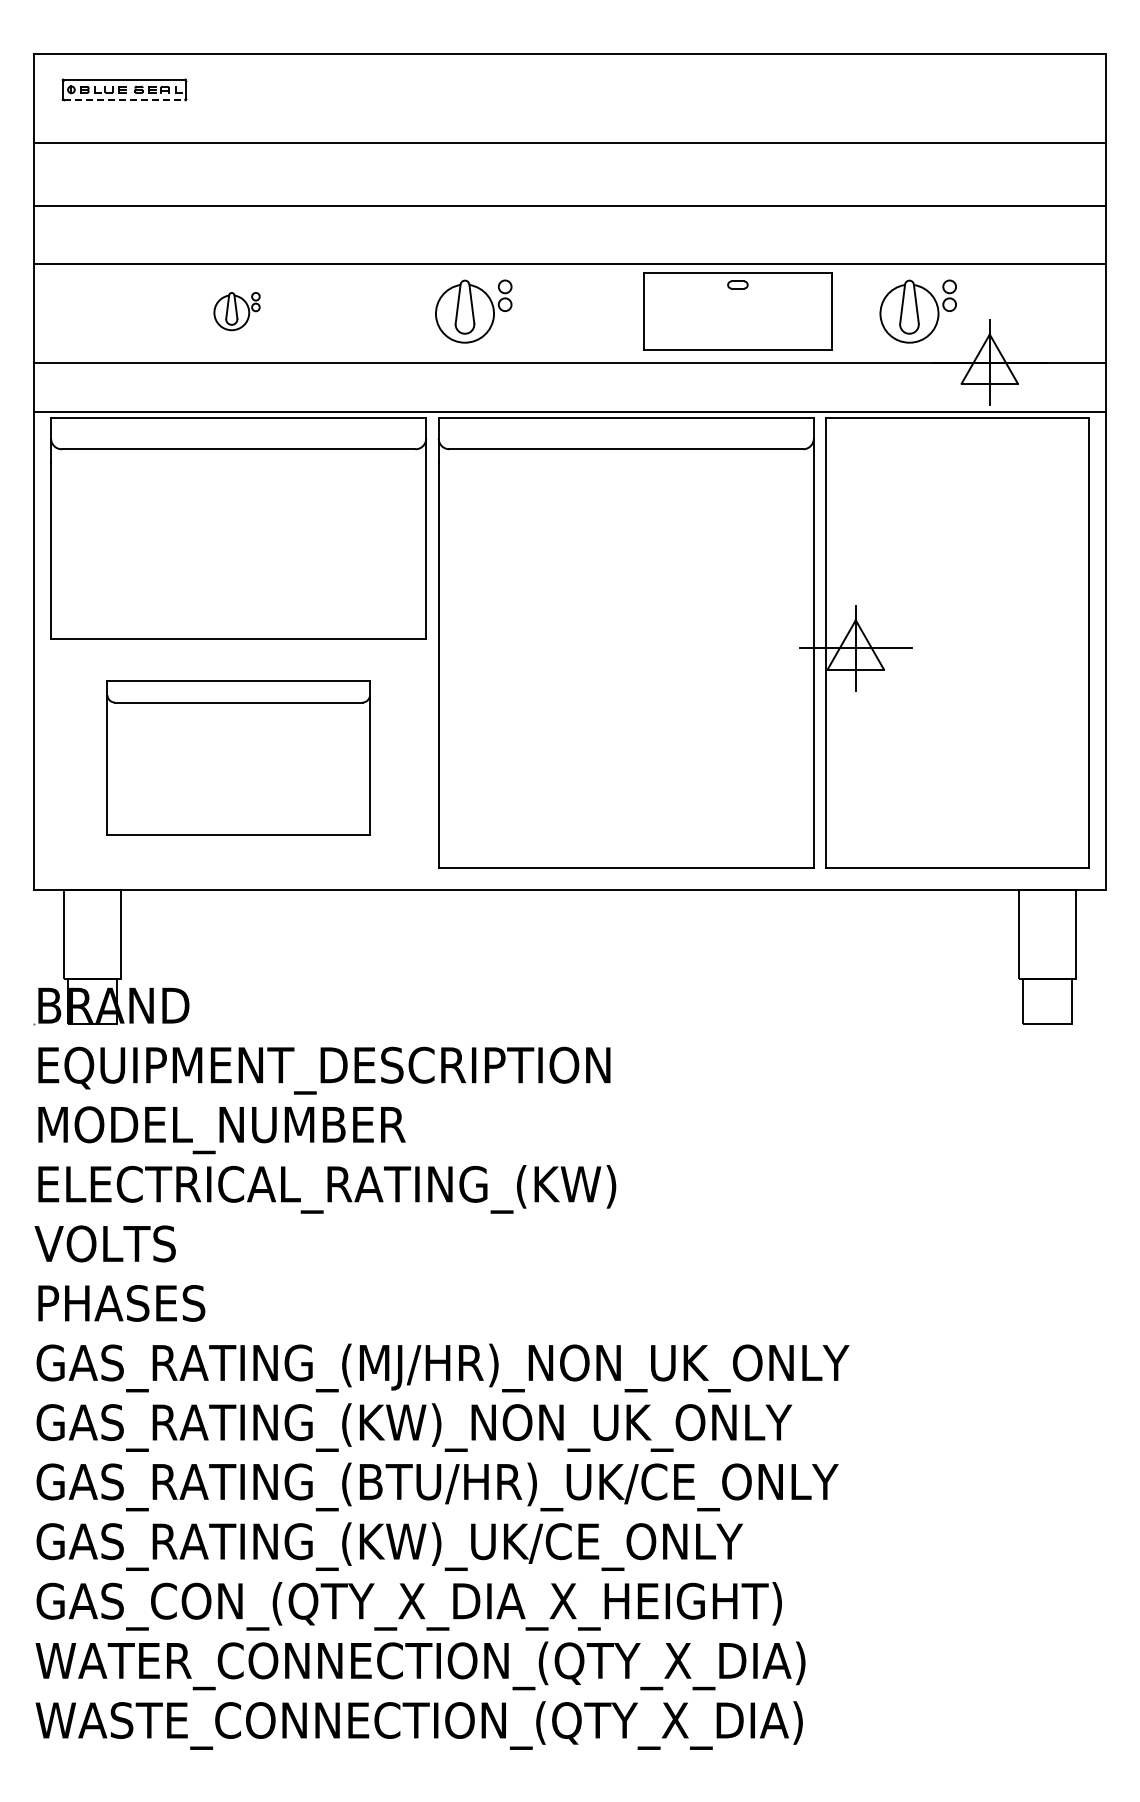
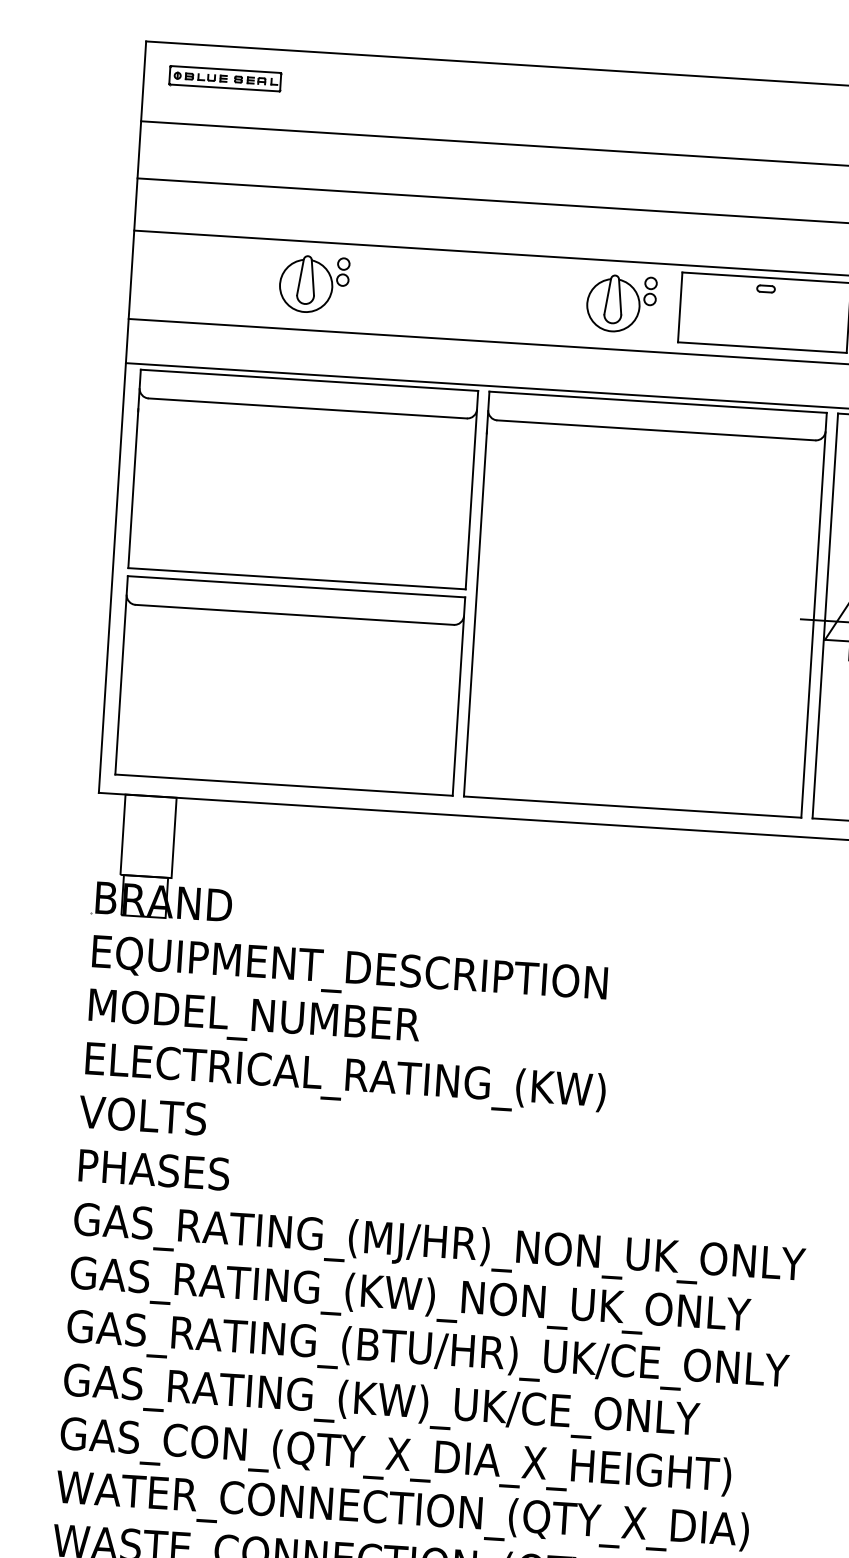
line: (124, 100) -> (224, 88), dashed -> solid
part: (236, 311) -> (313, 284), size x1.67
part: (473, 311) -> (621, 303), moved
part: (238, 757) -> (290, 685), size x1.43

